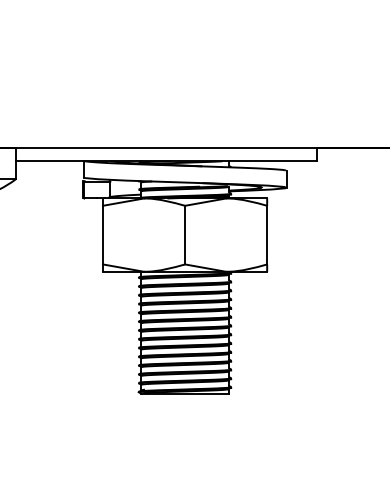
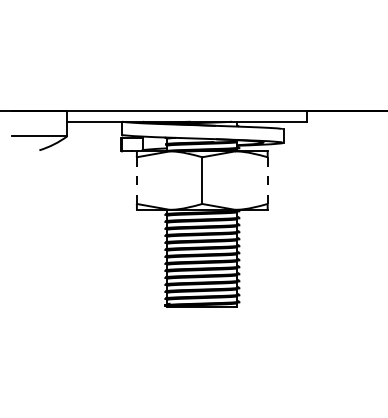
line: (102, 236) -> (136, 181), solid -> dashed
line: (266, 236) -> (267, 181), solid -> dashed

